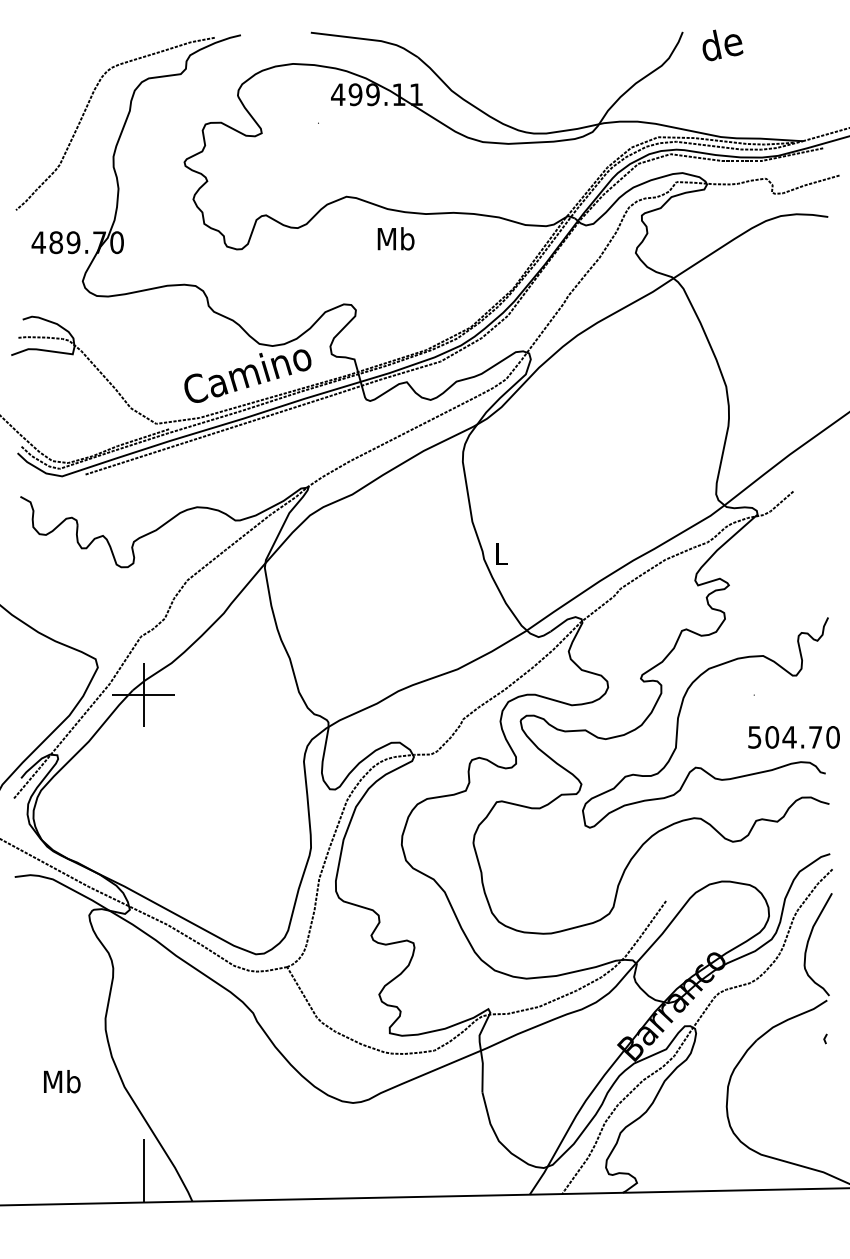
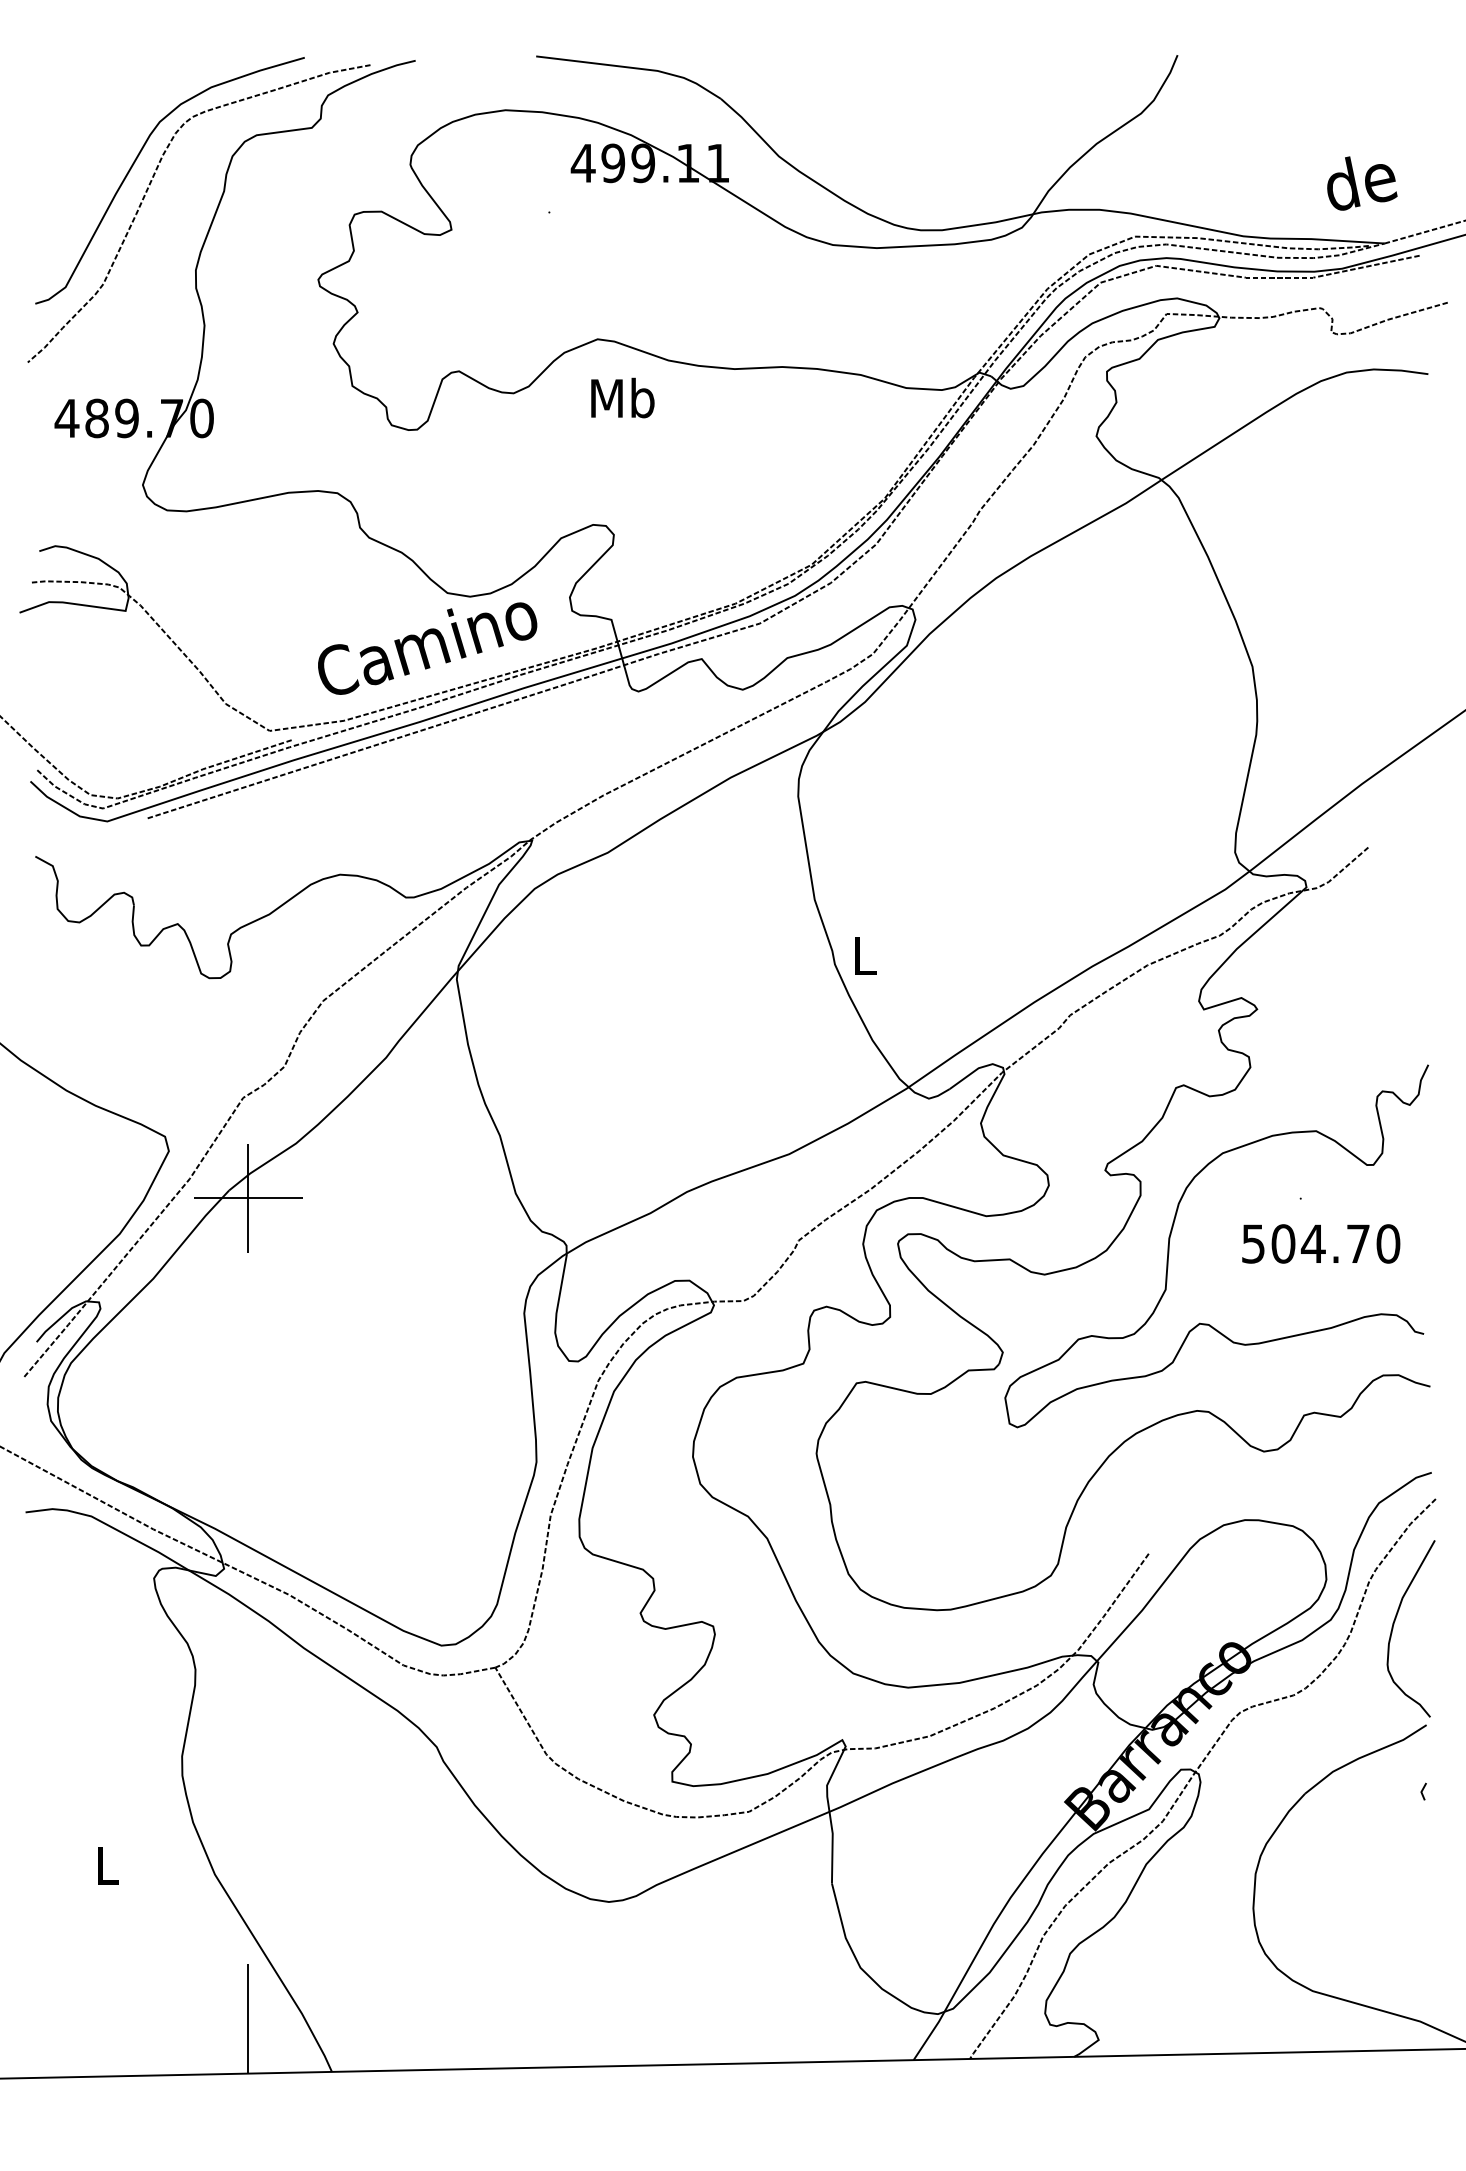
text: (722, 45) -> (1361, 183), moved
curve: (78, 95) -> (135, 164), added
text: (395, 238) -> (621, 397), moved
text: (793, 737) -> (1320, 1244), moved
text: (62, 1081) -> (107, 1864), Mb -> L

